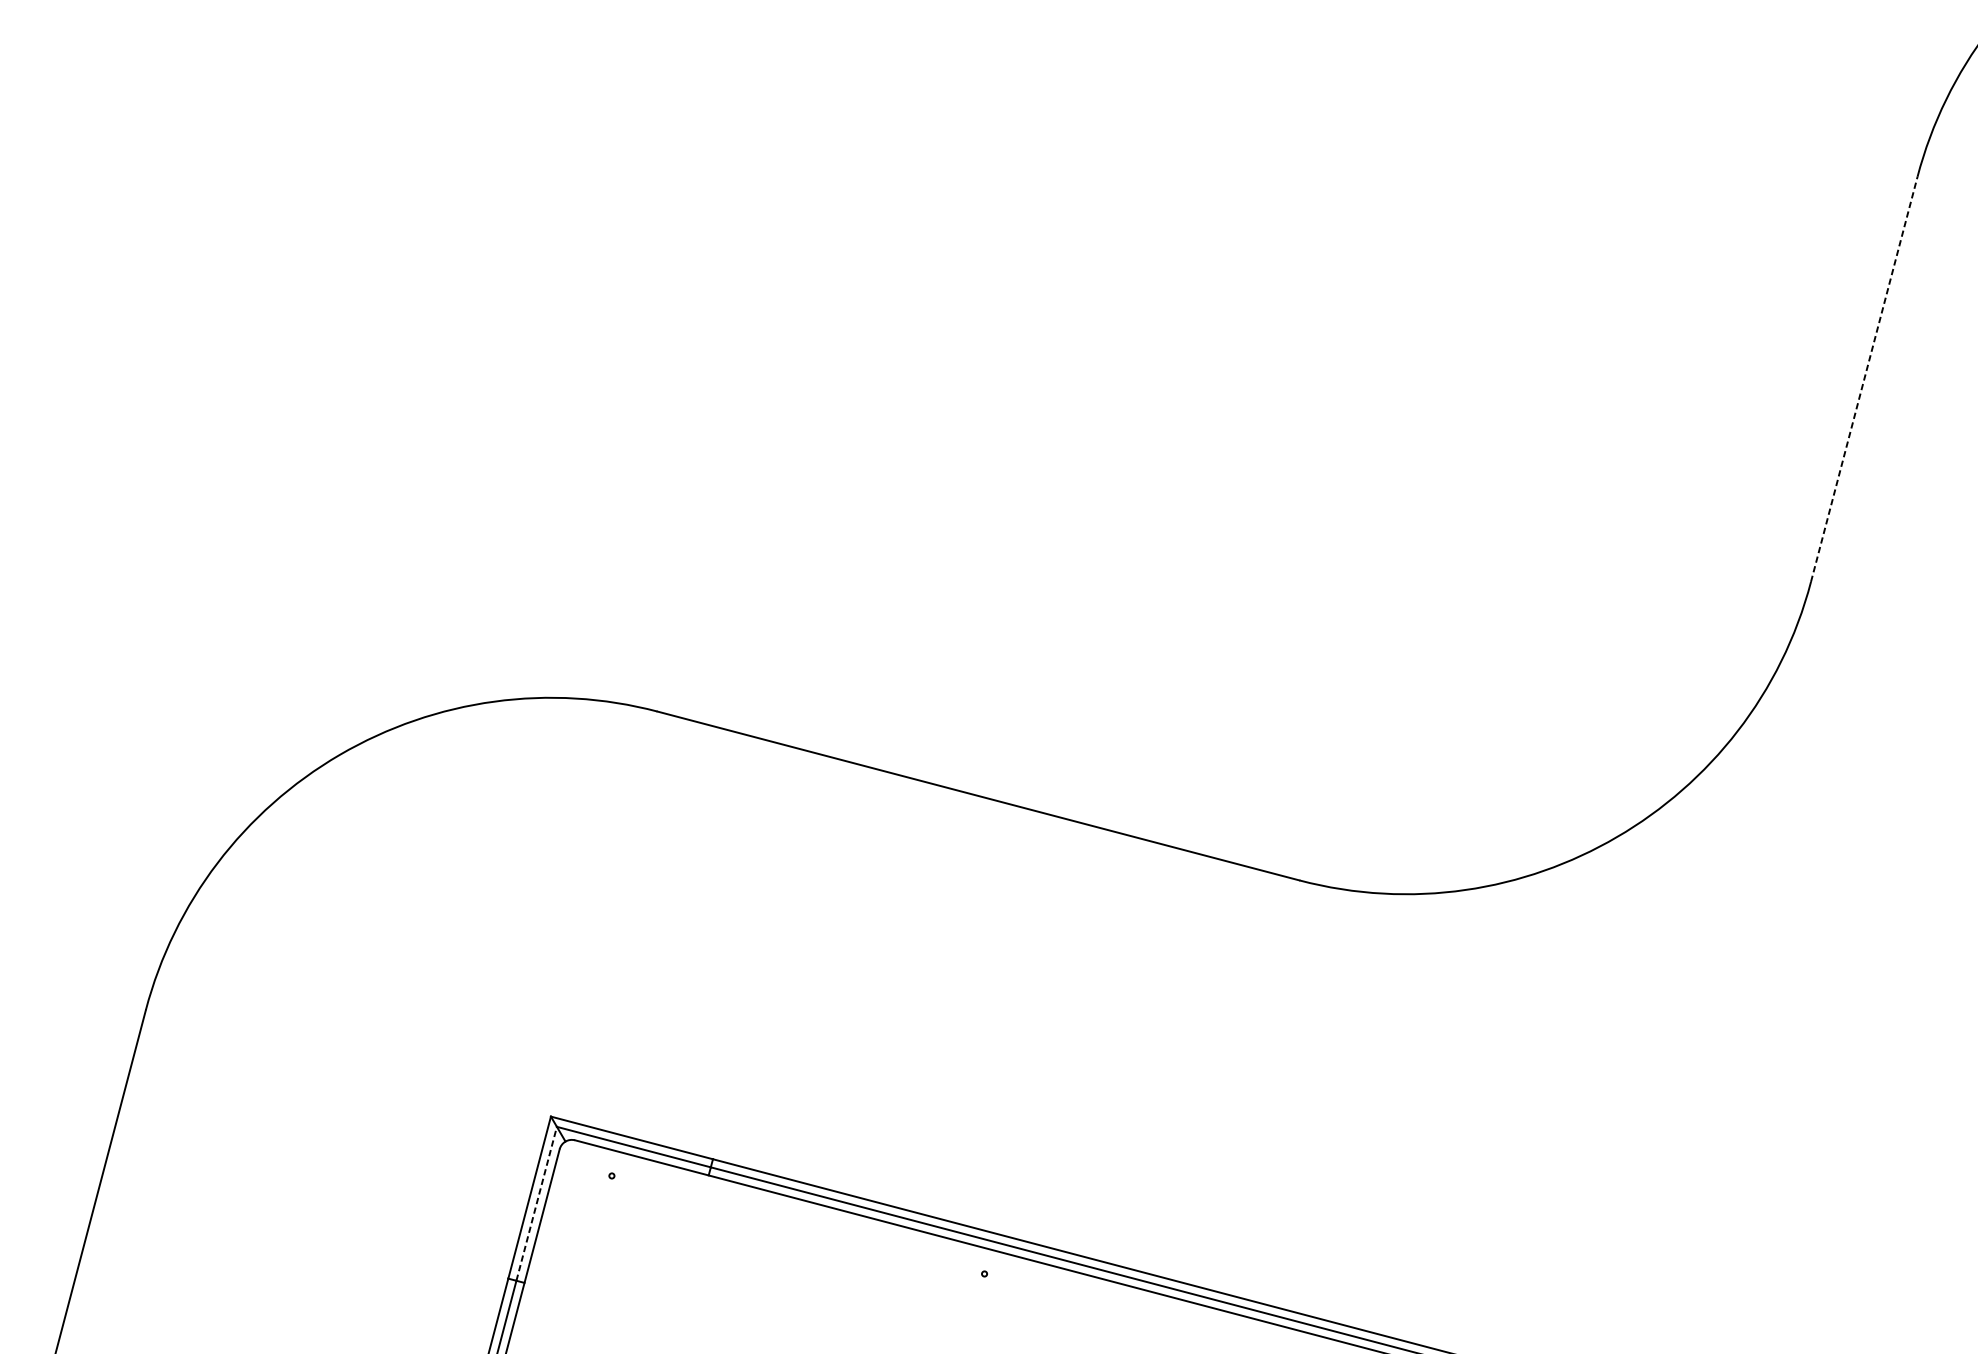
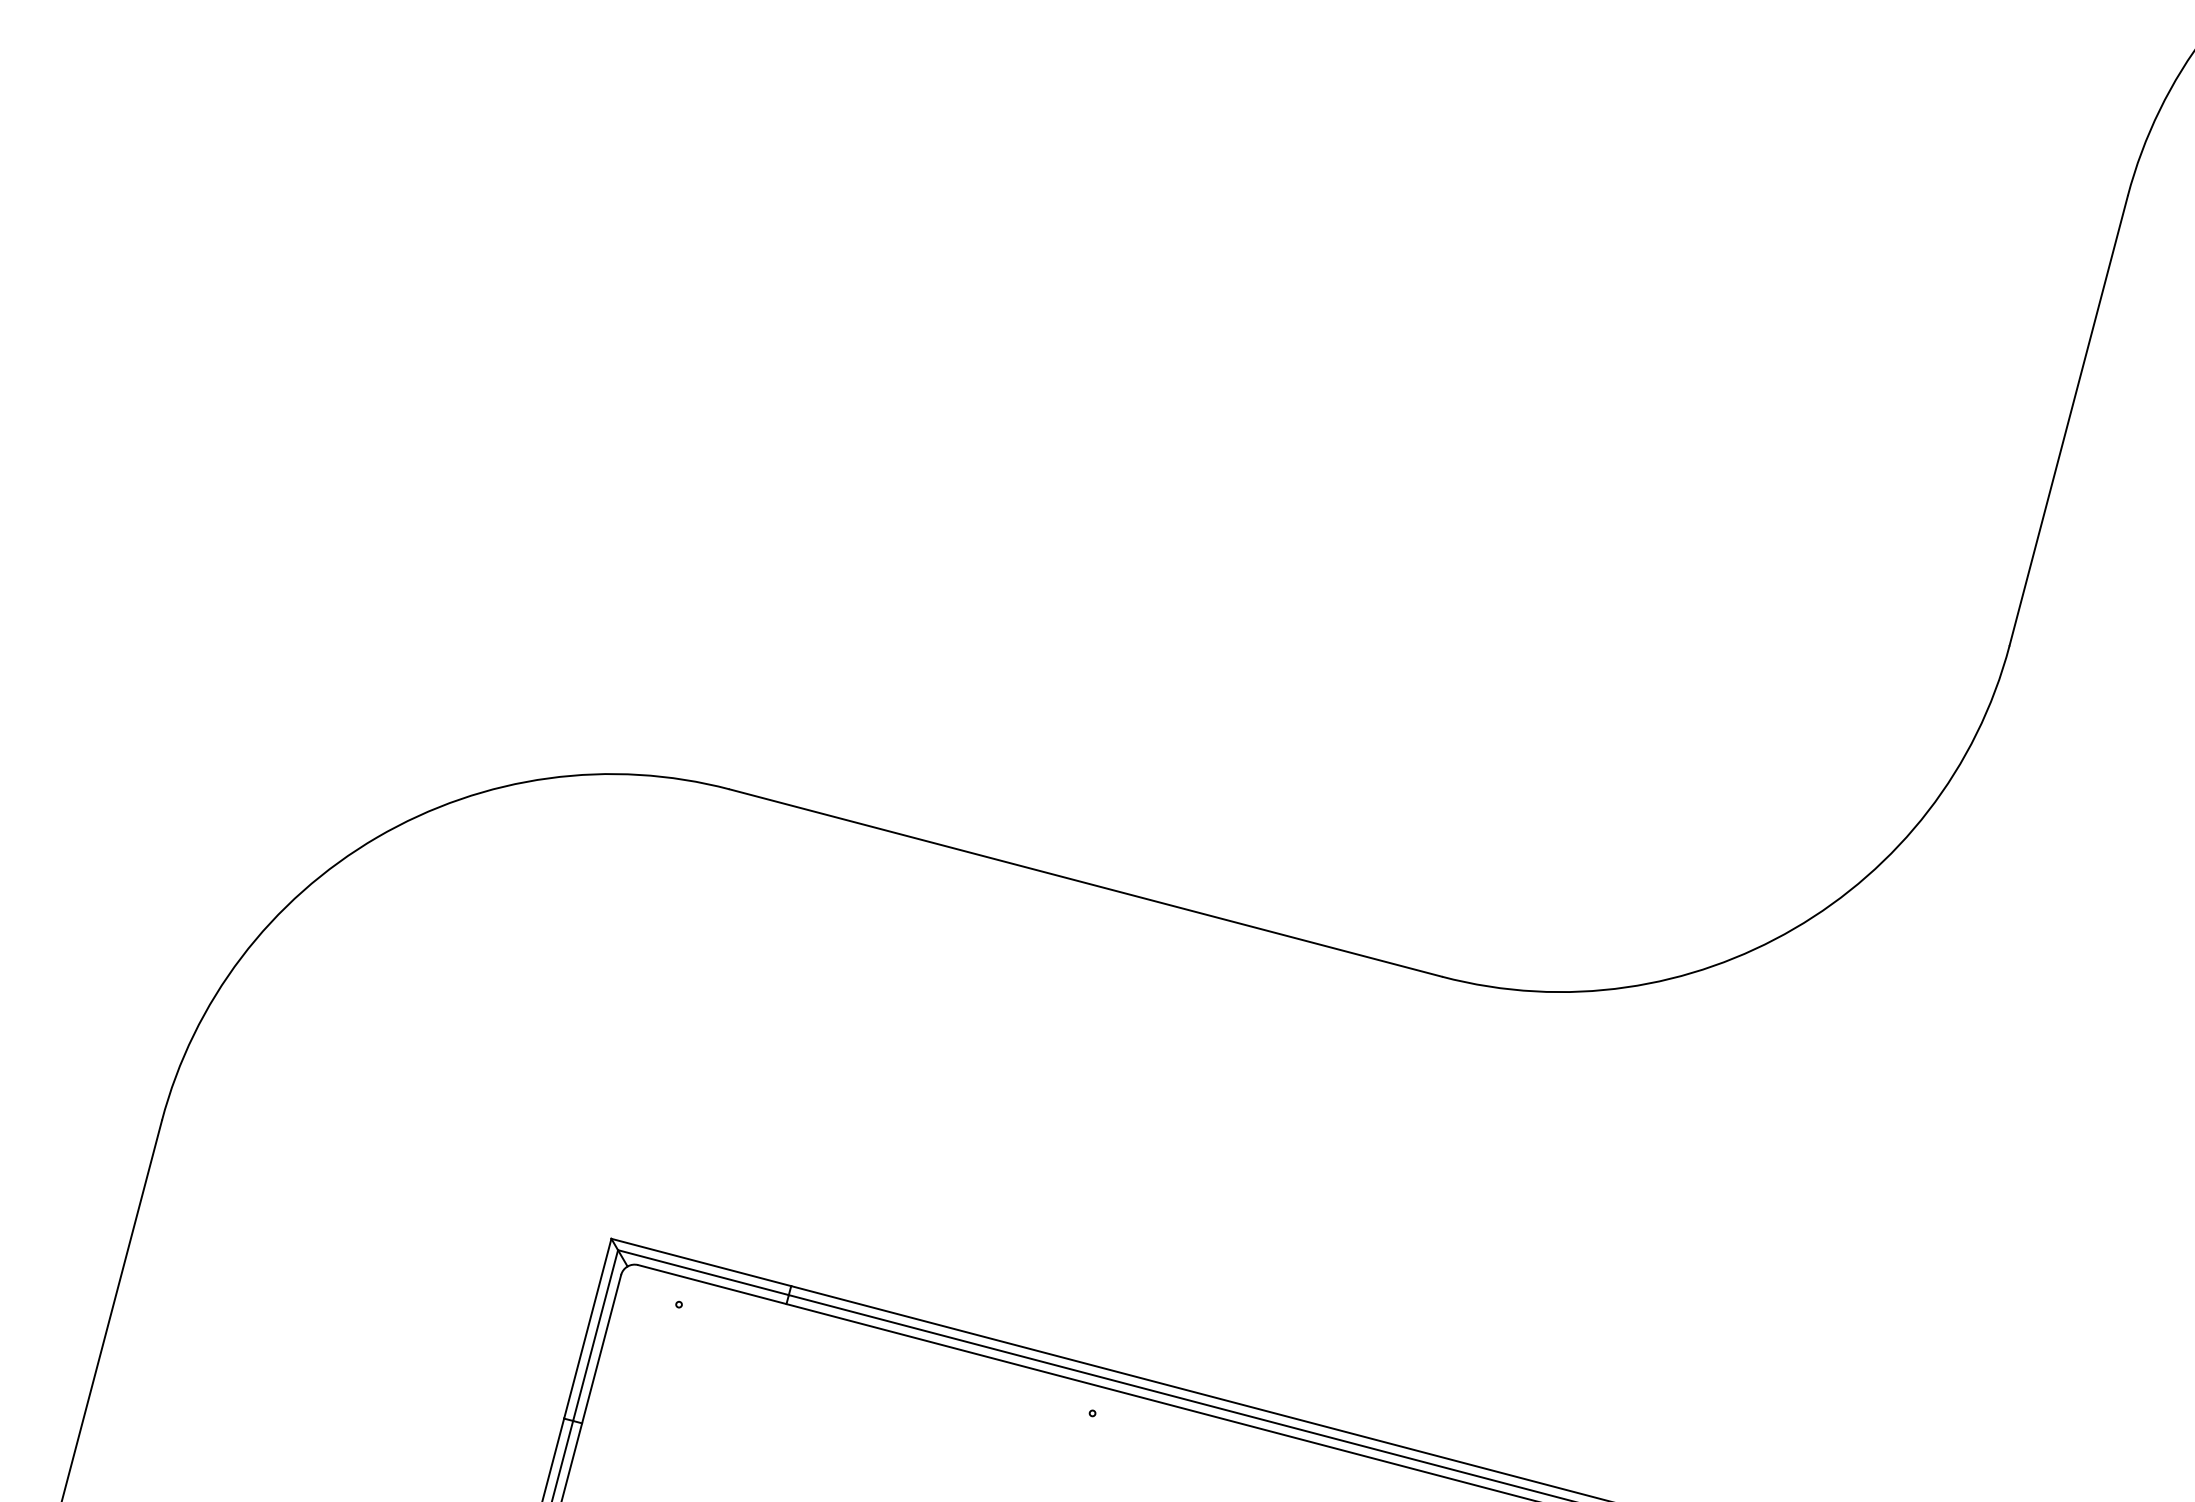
line: (1864, 379) -> (2068, 420), dashed -> solid
line: (536, 1203) -> (595, 1335), dashed -> solid

